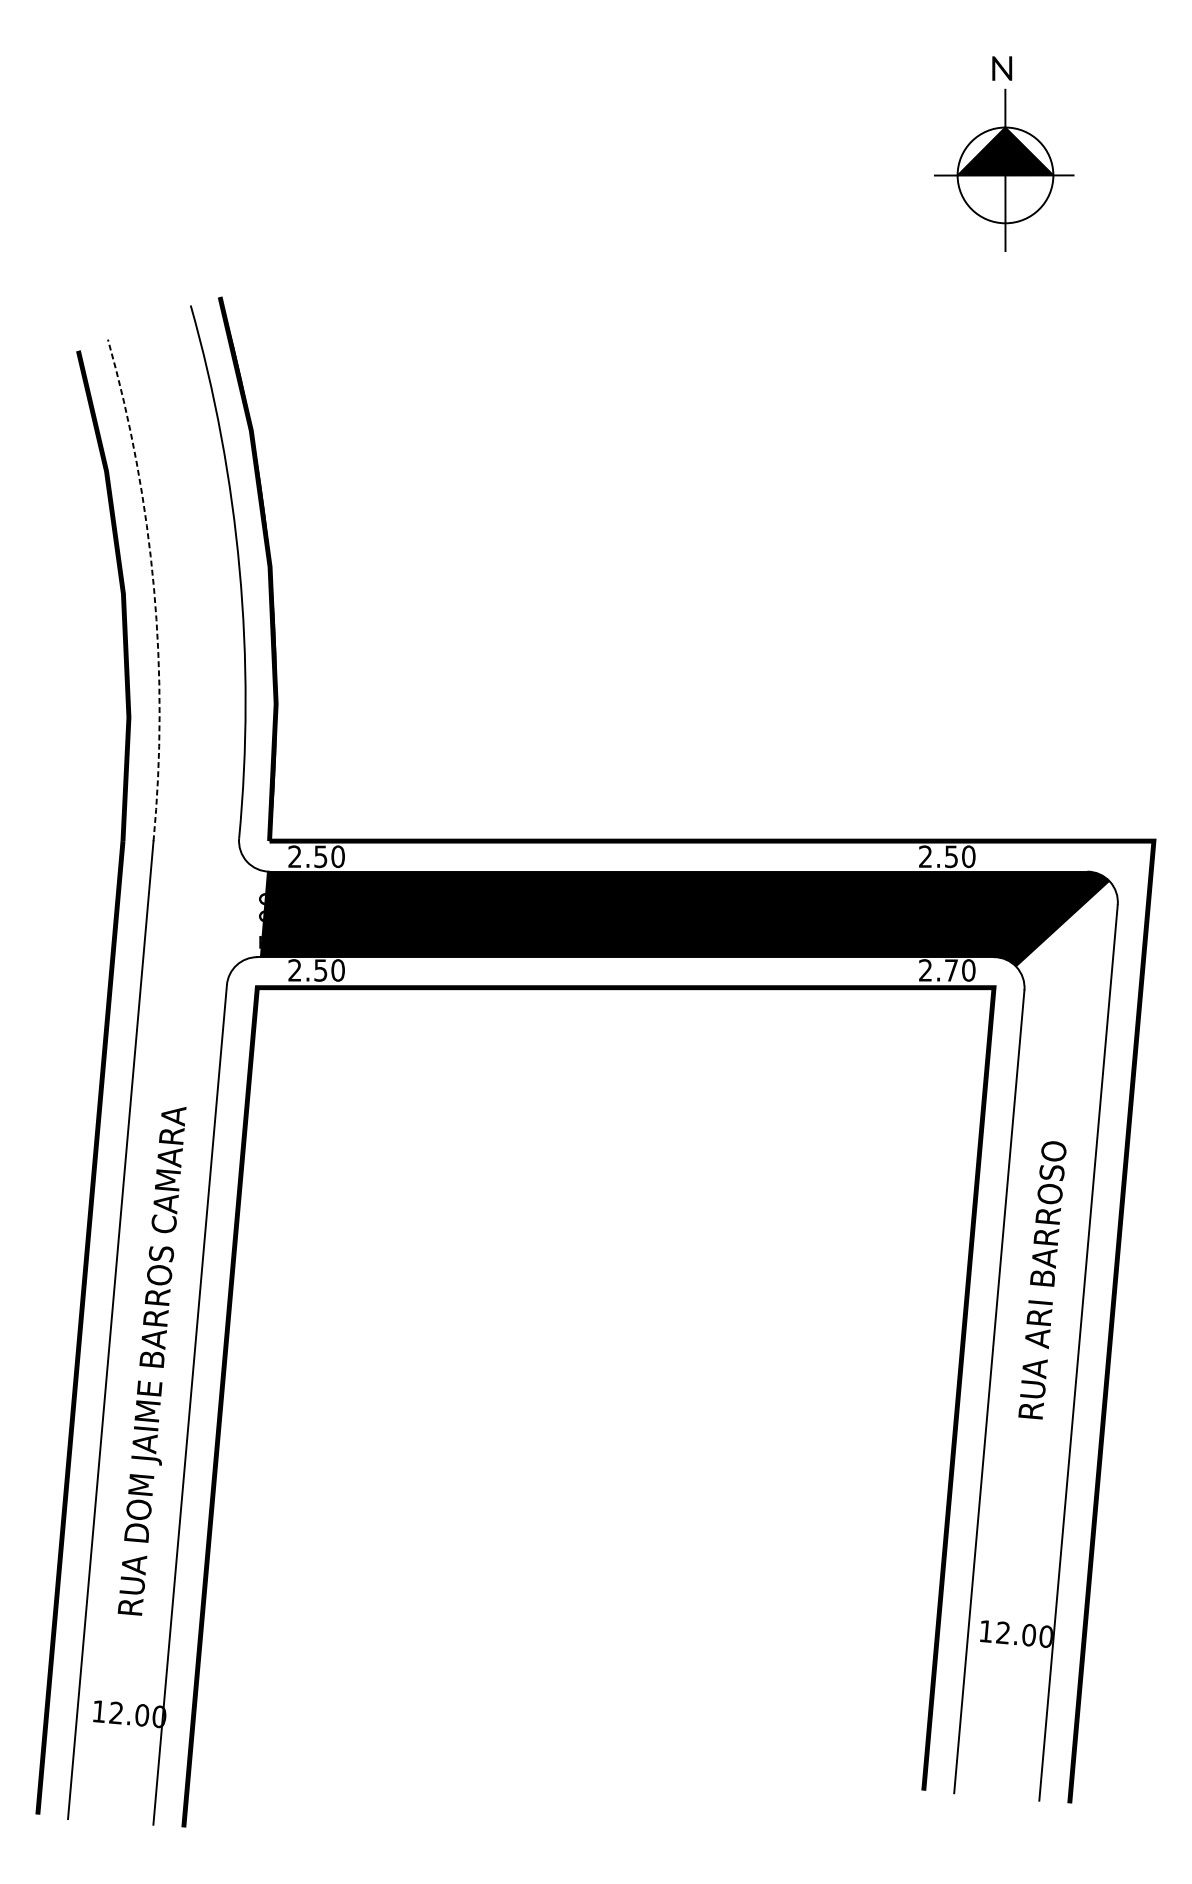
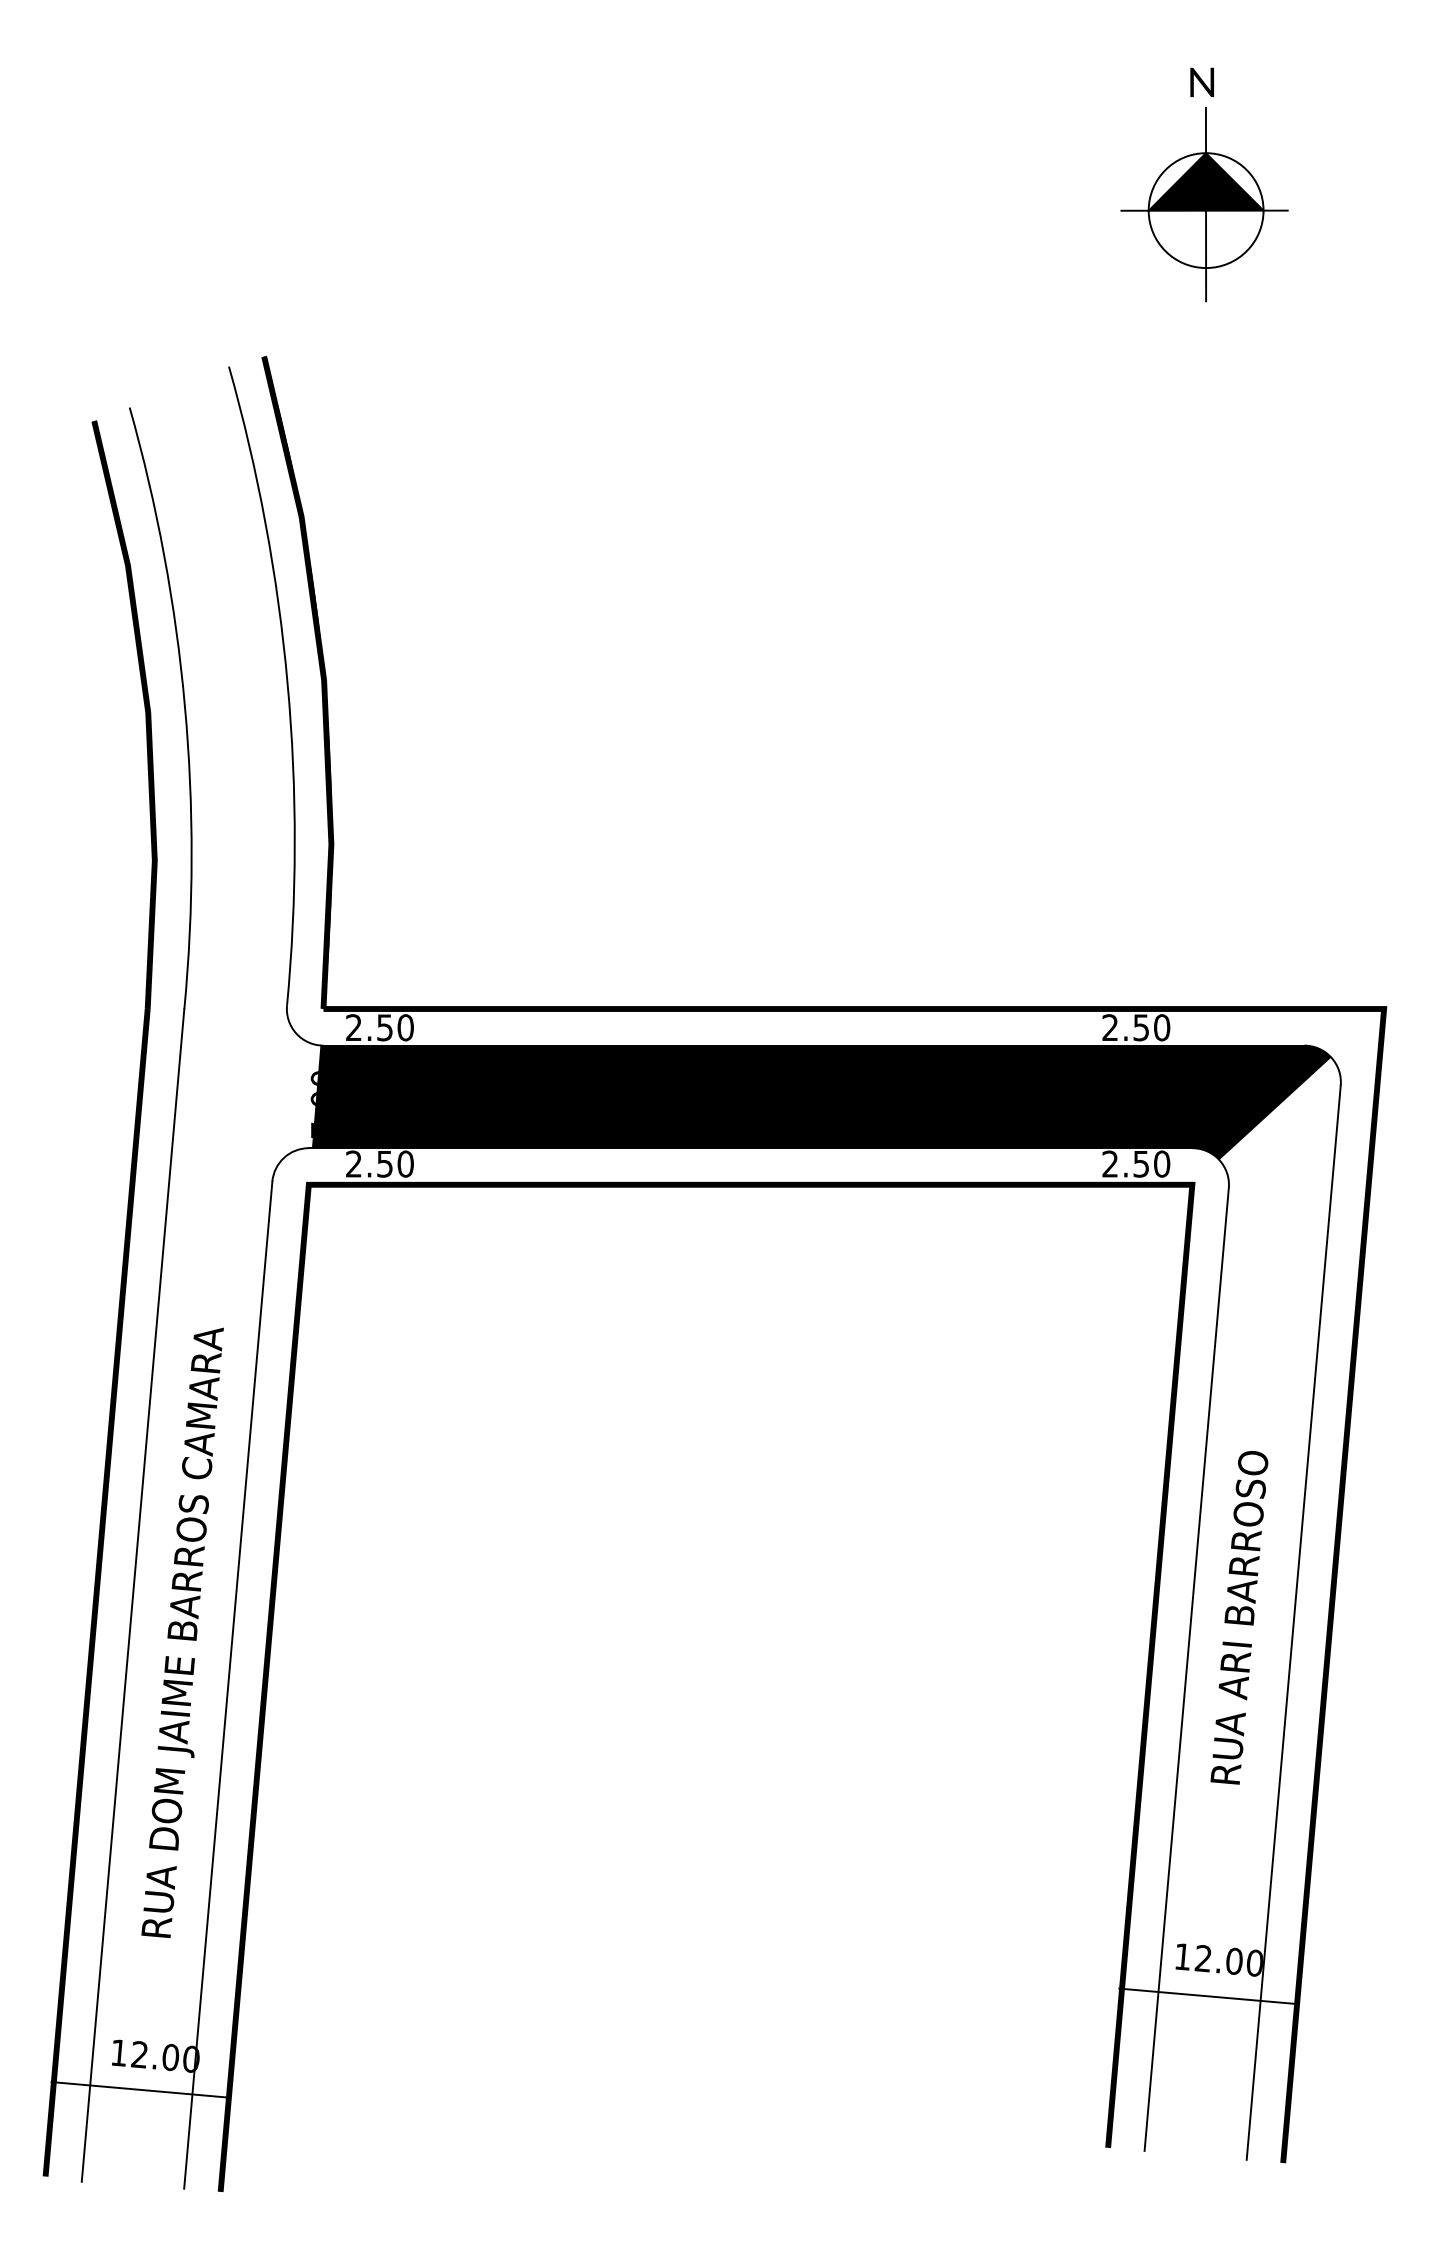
arc: (153, 588) -> (184, 705), dashed -> solid
text: (950, 970) -> (1140, 1164), 2.70 -> 2.50
text: (1042, 1280) -> (1239, 1617), moved
line: (1005, 1663) -> (1206, 1995), added
line: (115, 1742) -> (138, 2089), added

